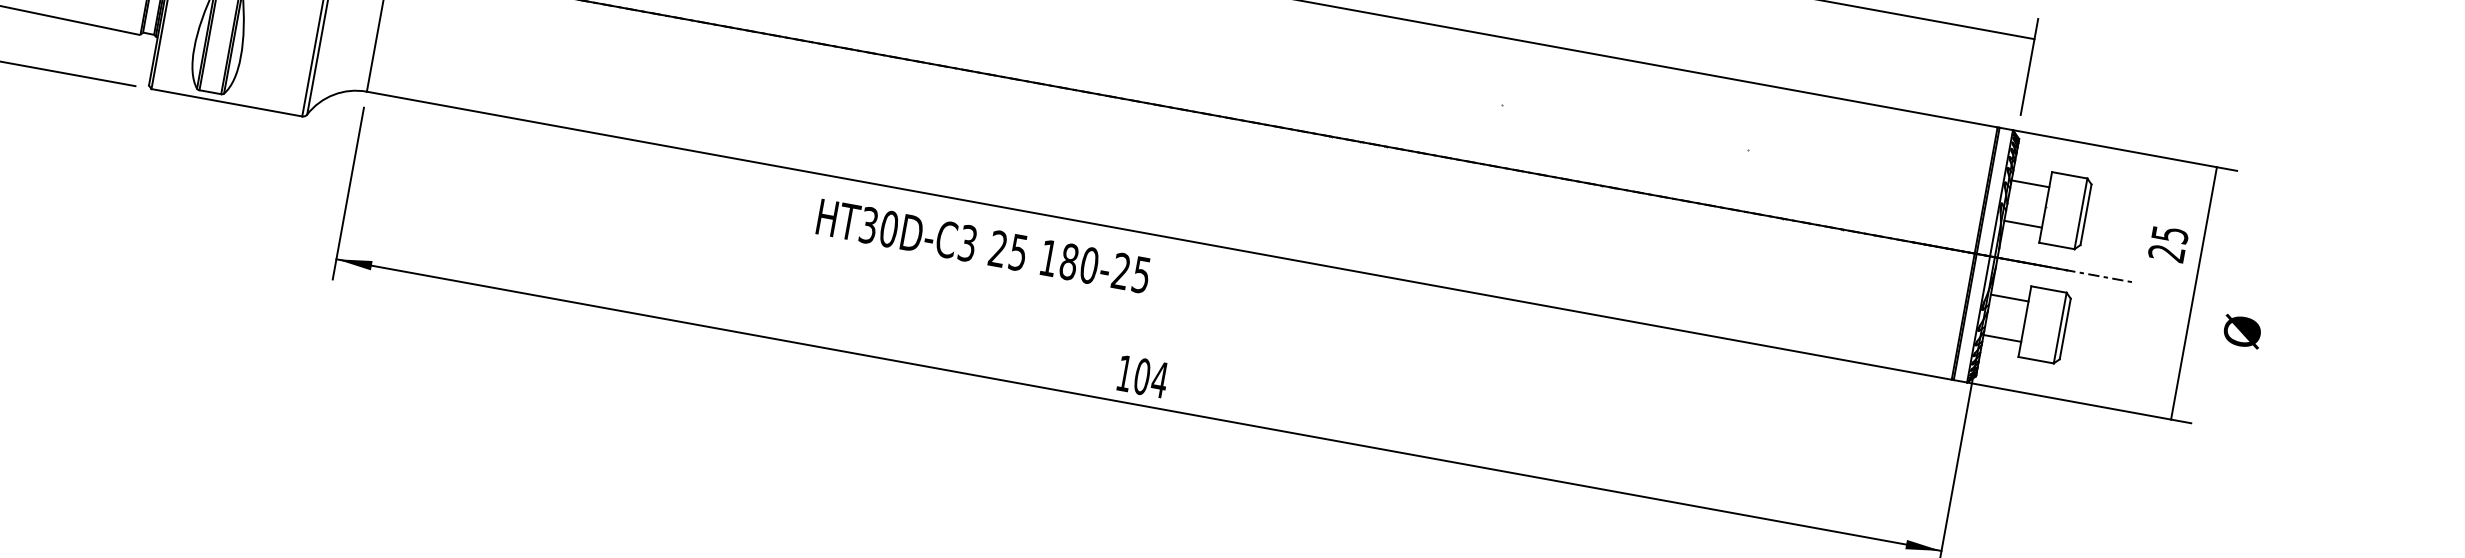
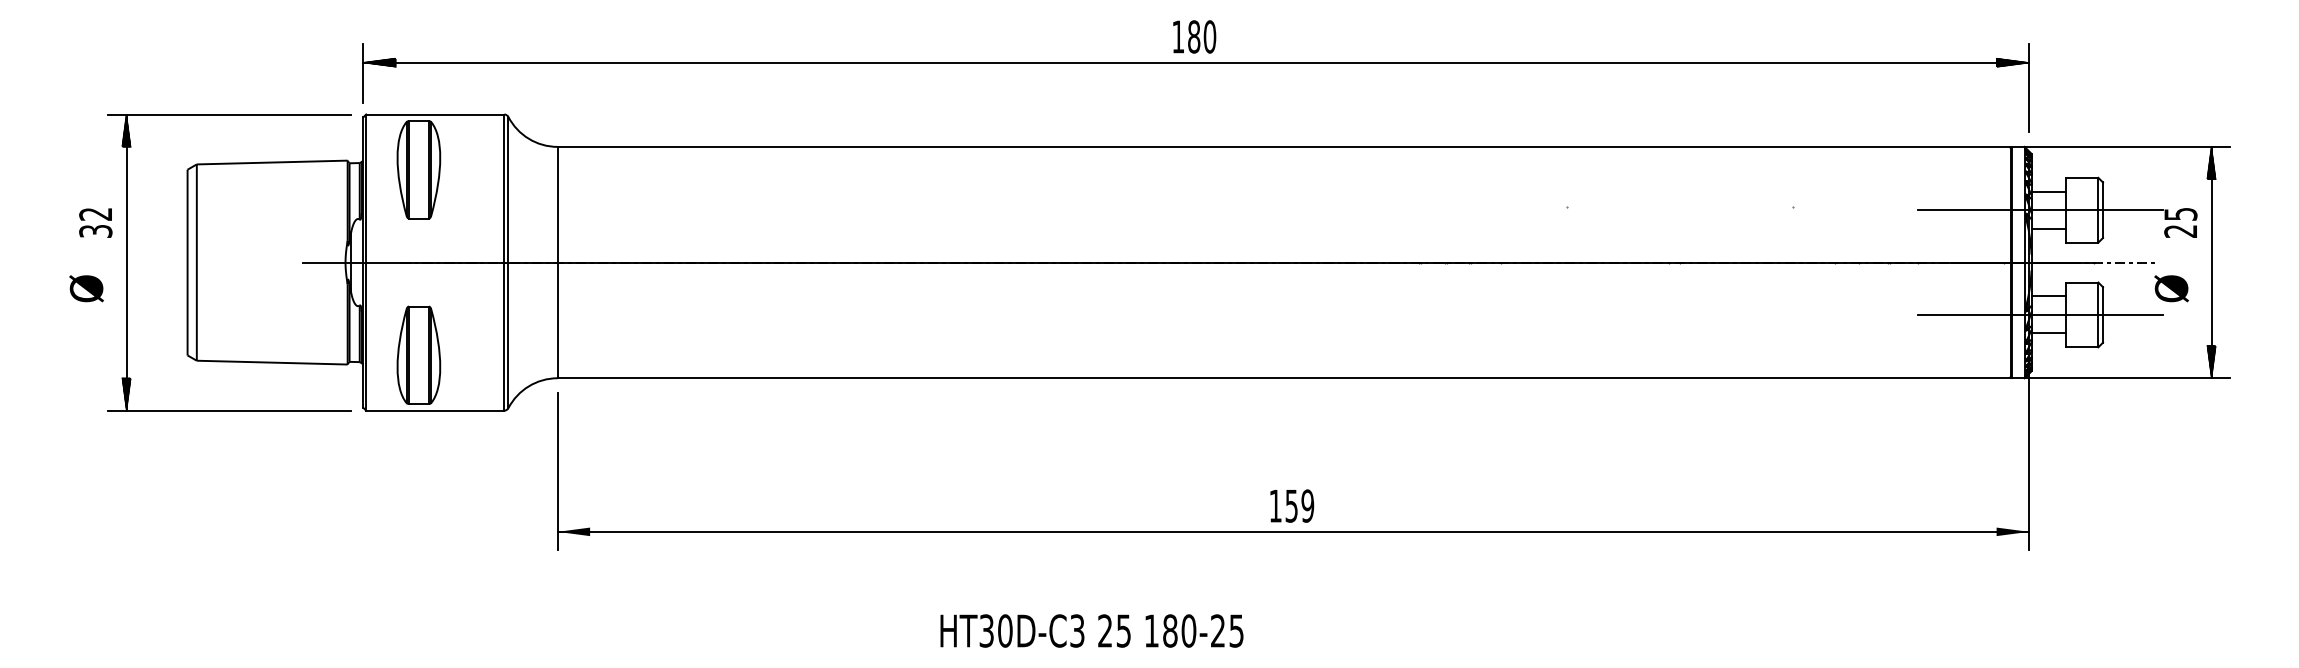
hatch: (2016, 35) -> (2012, 62), added
hatch: (2213, 185) -> (2211, 163), added
line: (2017, 202) -> (2040, 210), added
text: (983, 245) -> (1091, 630), moved
line: (1997, 316) -> (2040, 314), added
text: (2242, 331) -> (2171, 288), moved
text: (1150, 377) -> (1299, 505), 104 -> 159
hatch: (2174, 401) -> (2211, 361), added

